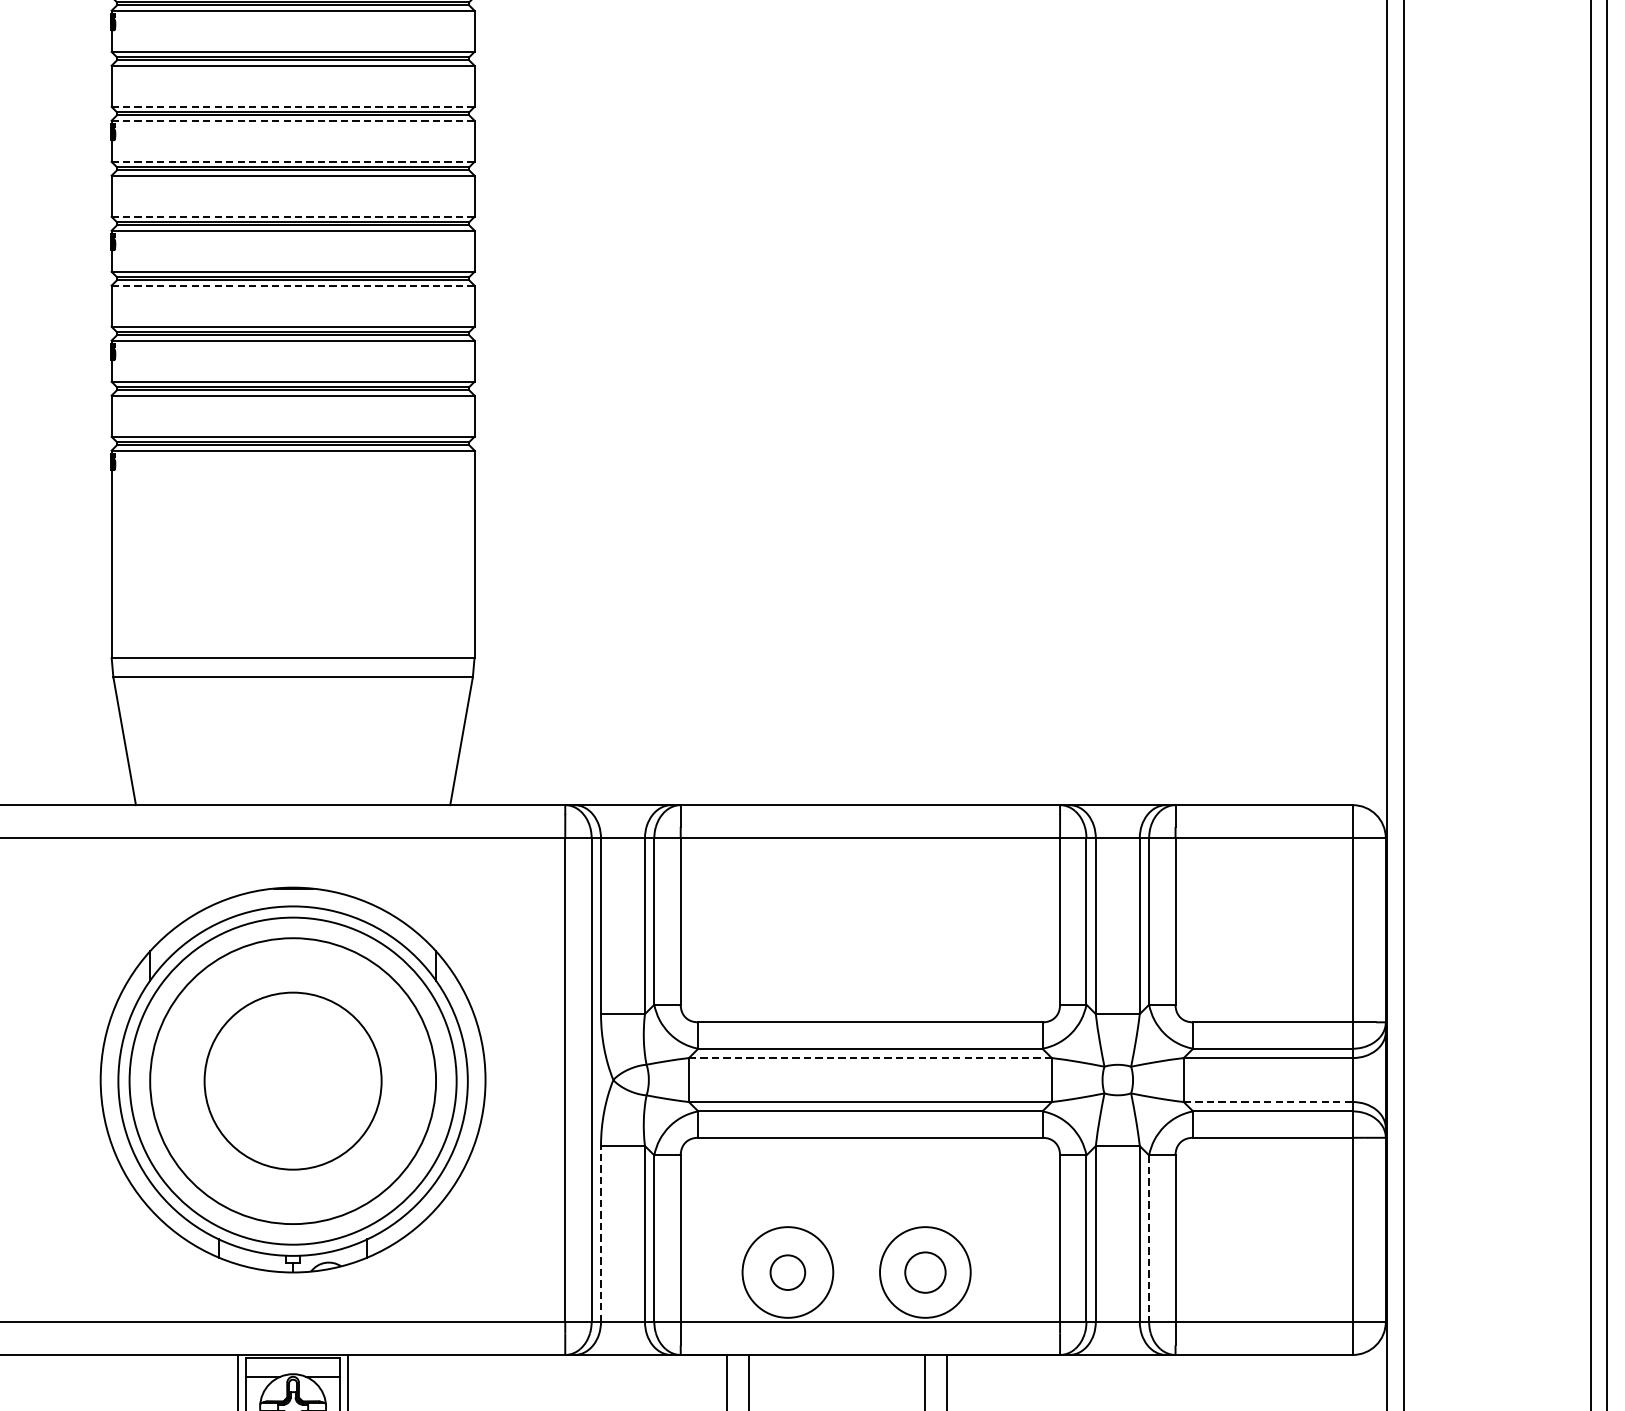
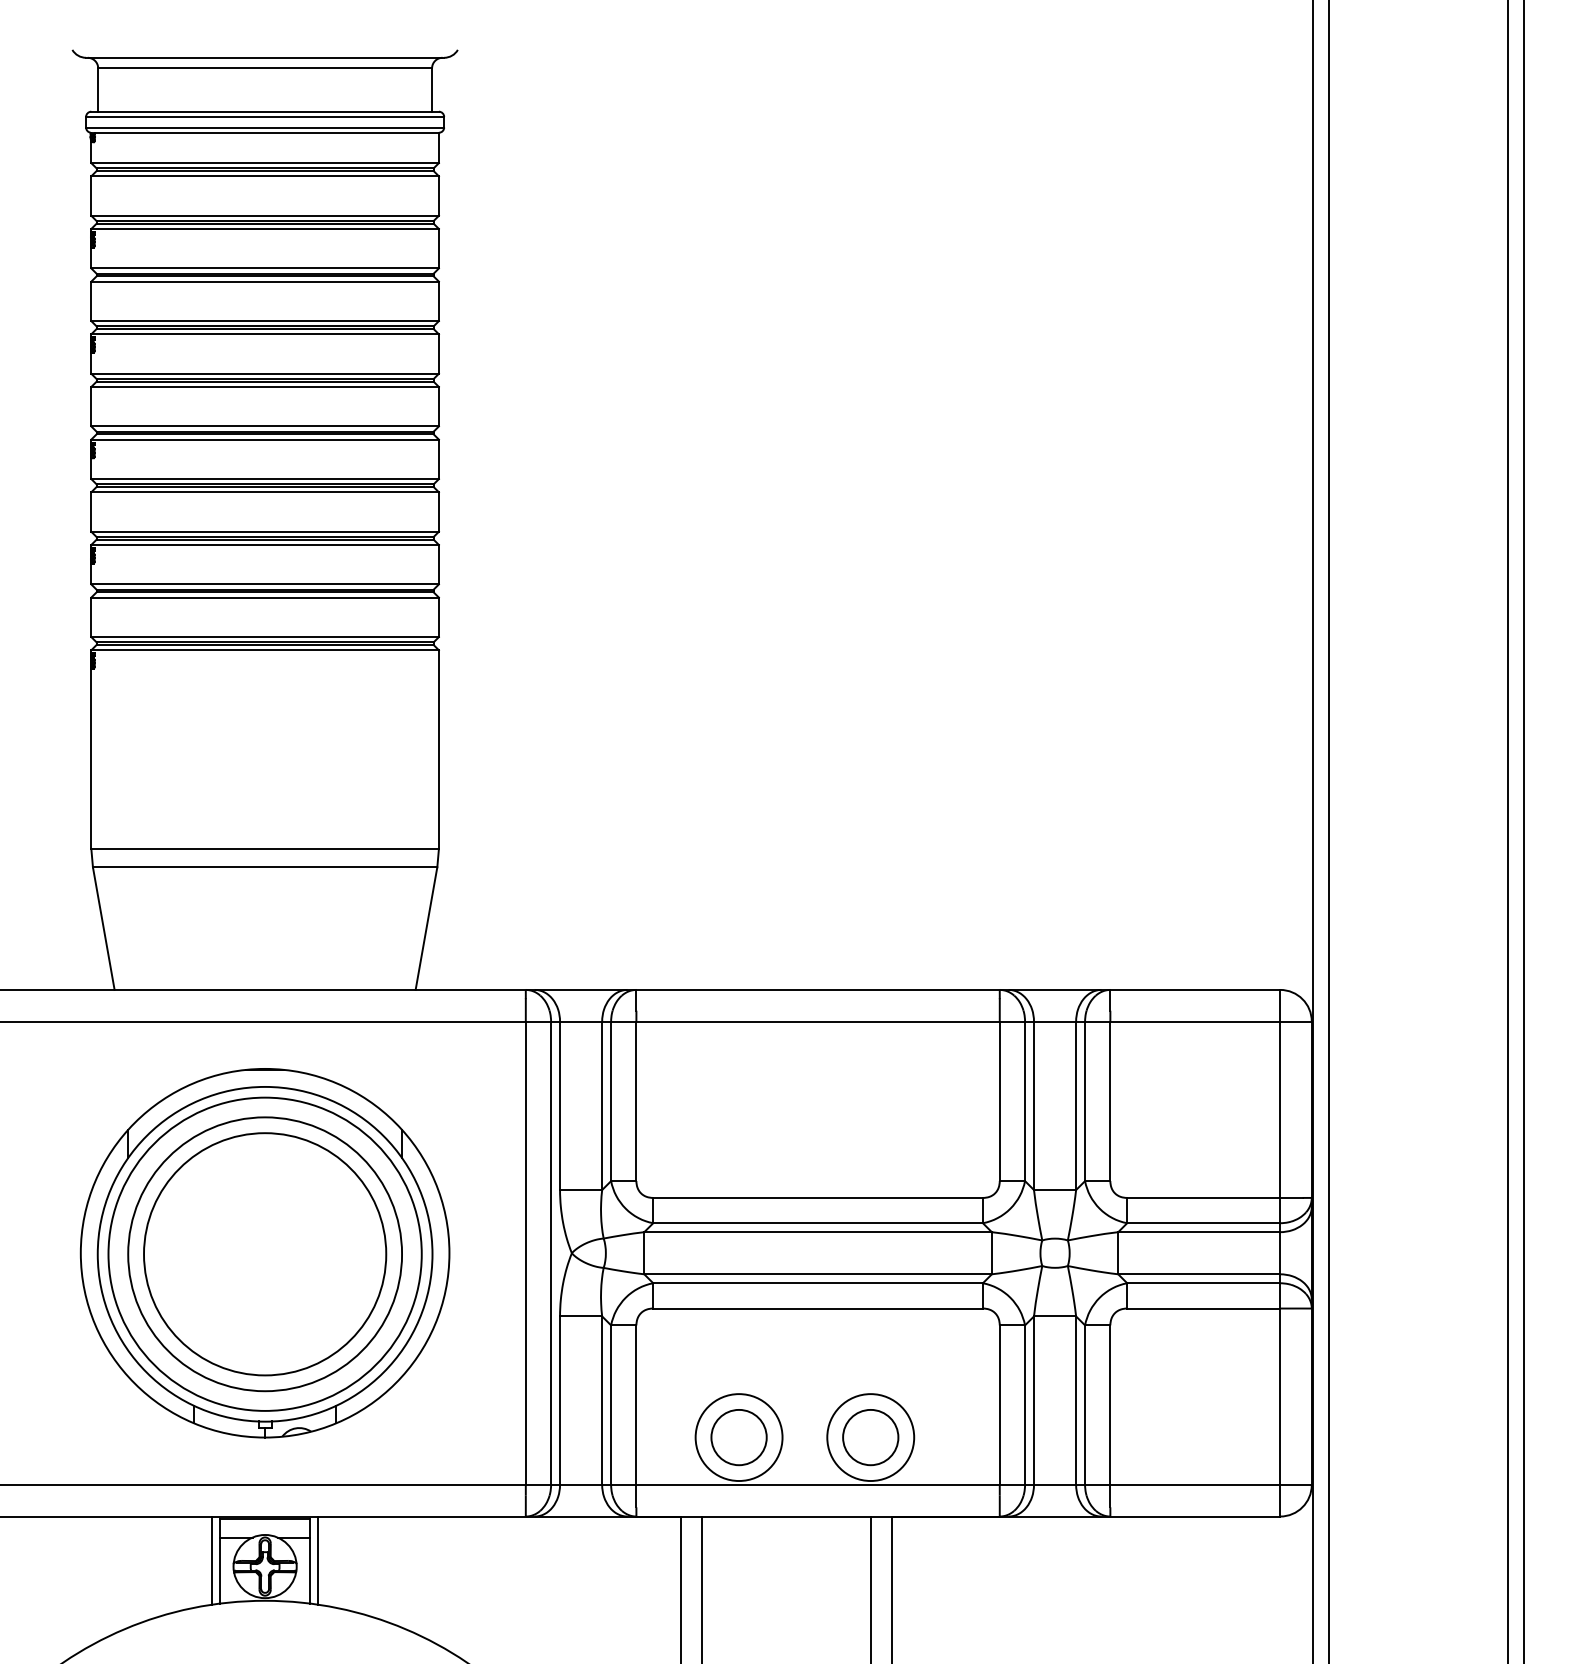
line: (293, 107) -> (265, 321), dashed -> solid
line: (293, 120) -> (265, 334), dashed -> solid
line: (293, 161) -> (265, 373), dashed -> solid
line: (293, 216) -> (265, 426), dashed -> solid
line: (293, 285) -> (265, 492), dashed -> solid
line: (870, 1058) -> (818, 1232), dashed -> solid
circle: (293, 1081) -> (265, 1254), size x1.43
line: (1268, 1102) -> (1199, 1274), dashed -> solid
line: (601, 1233) -> (560, 1400), dashed -> solid
line: (1149, 1239) -> (1085, 1405), dashed -> solid
circle: (787, 1272) -> (738, 1437), size x1.67
circle: (925, 1272) -> (870, 1437), size x1.43

